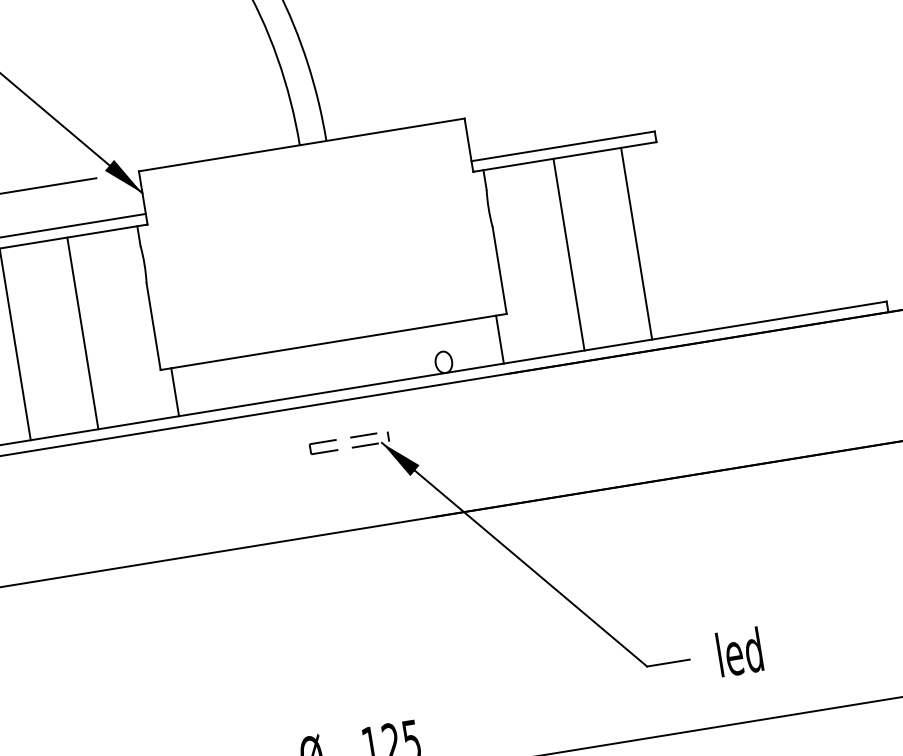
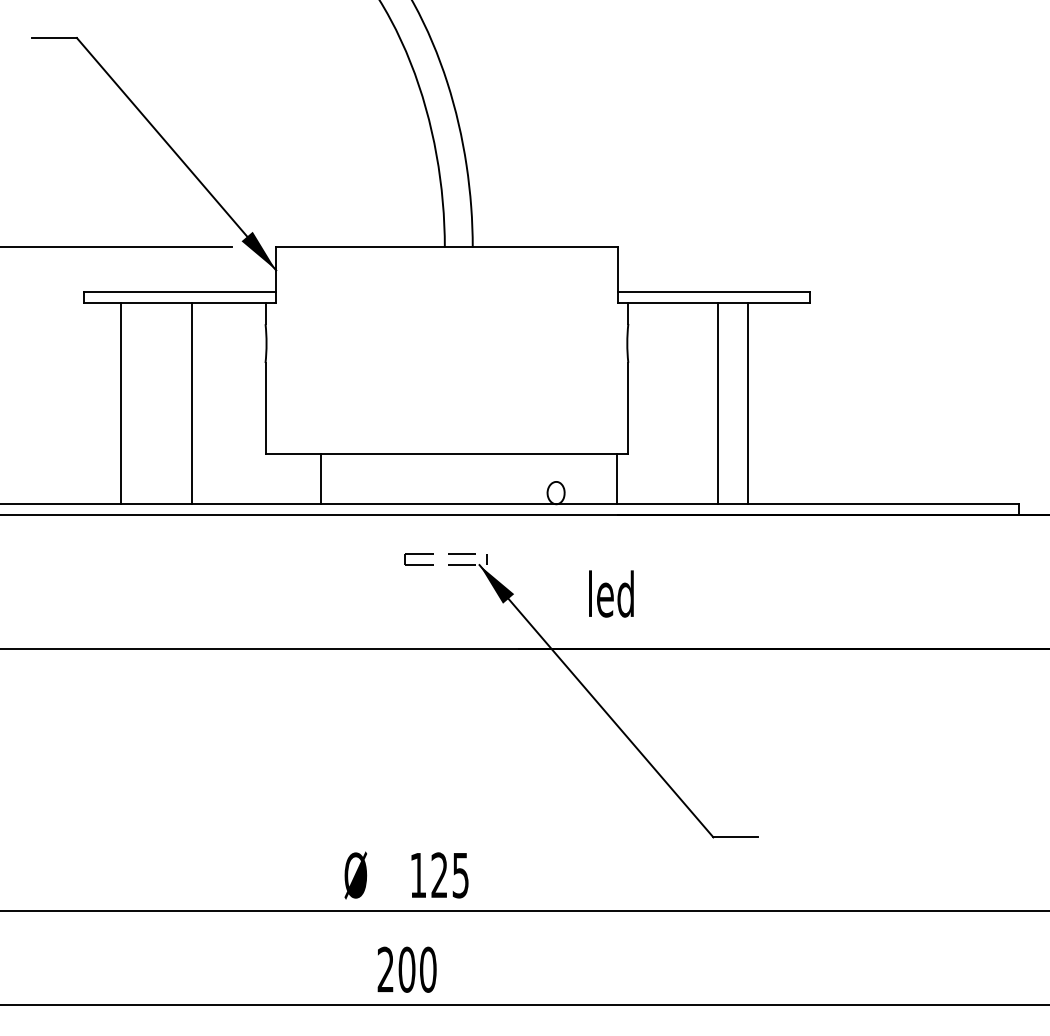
line: (636, 243) -> (717, 403), moved
line: (568, 254) -> (747, 403), moved
line: (175, 392) -> (320, 479), moved
text: (739, 651) -> (611, 593), moved

